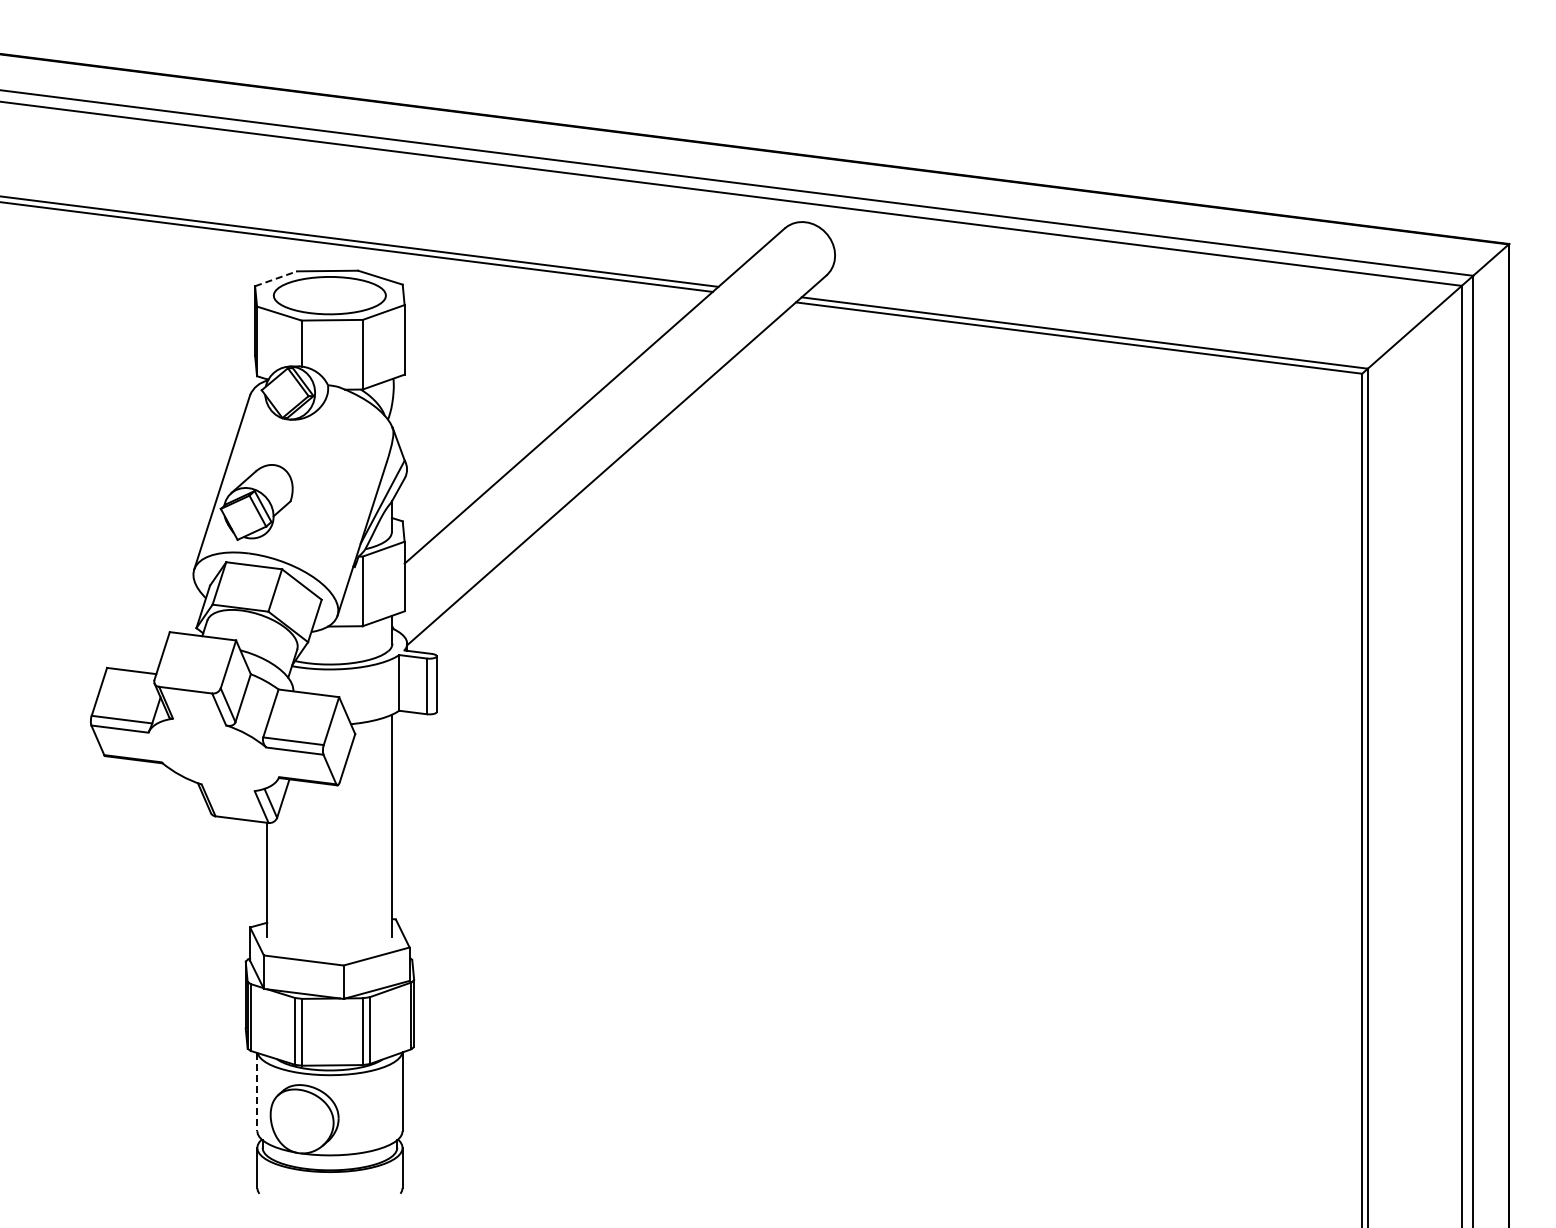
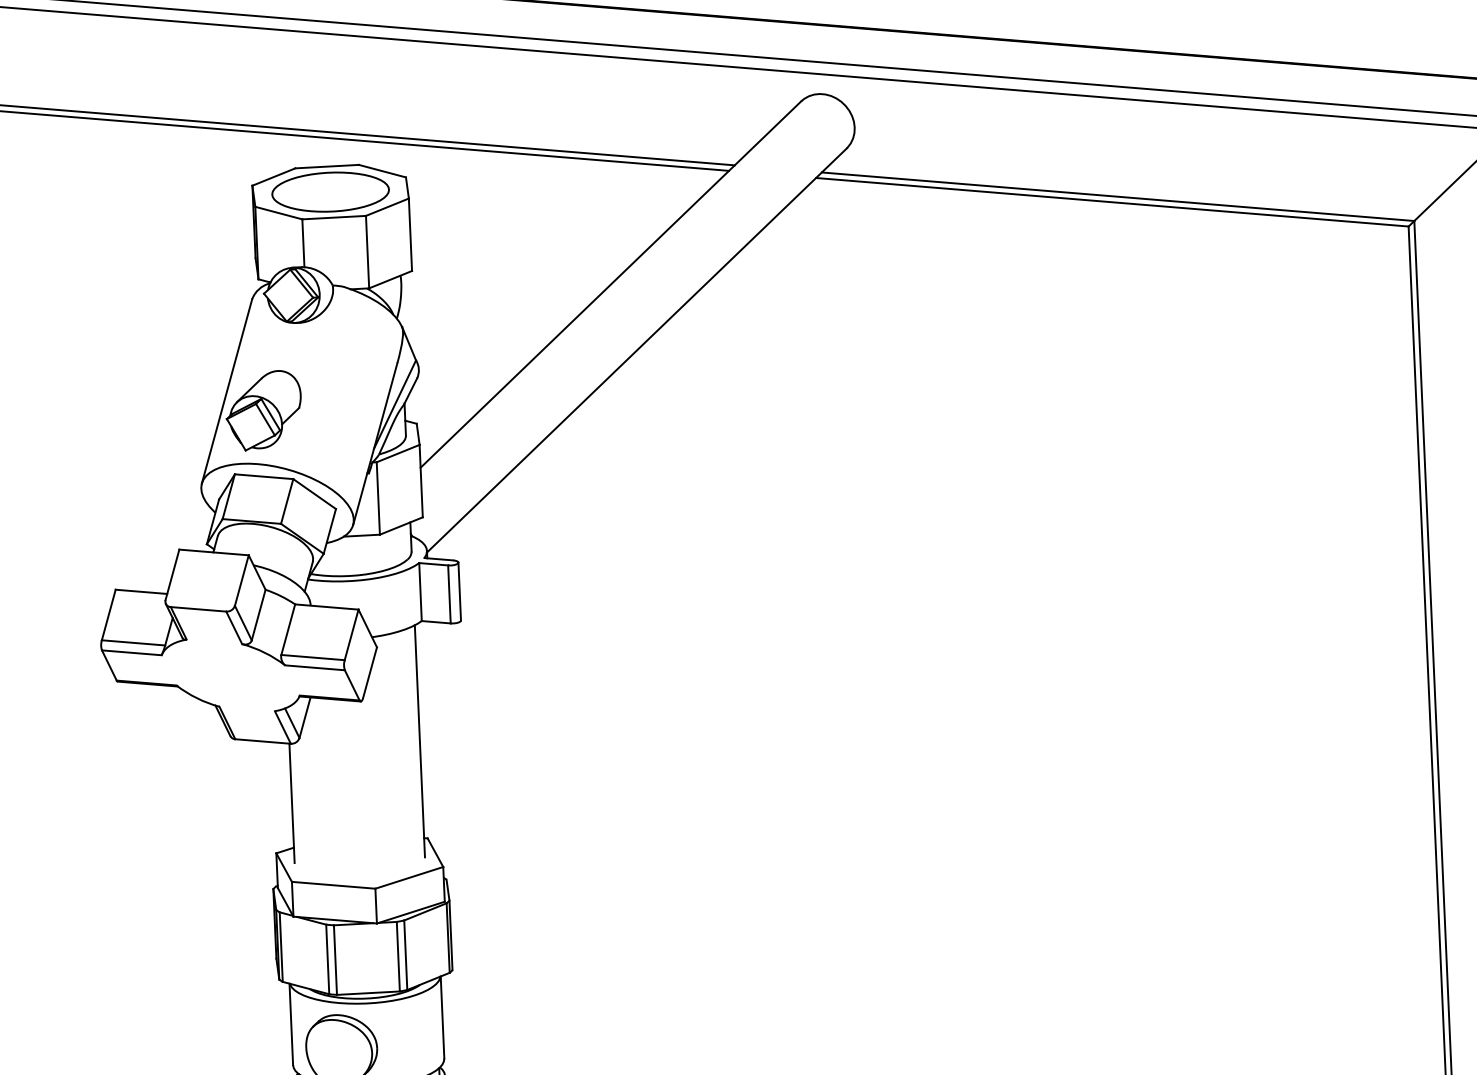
line: (276, 278) -> (274, 176), dashed -> solid
line: (257, 1092) -> (291, 1024), dashed -> solid

